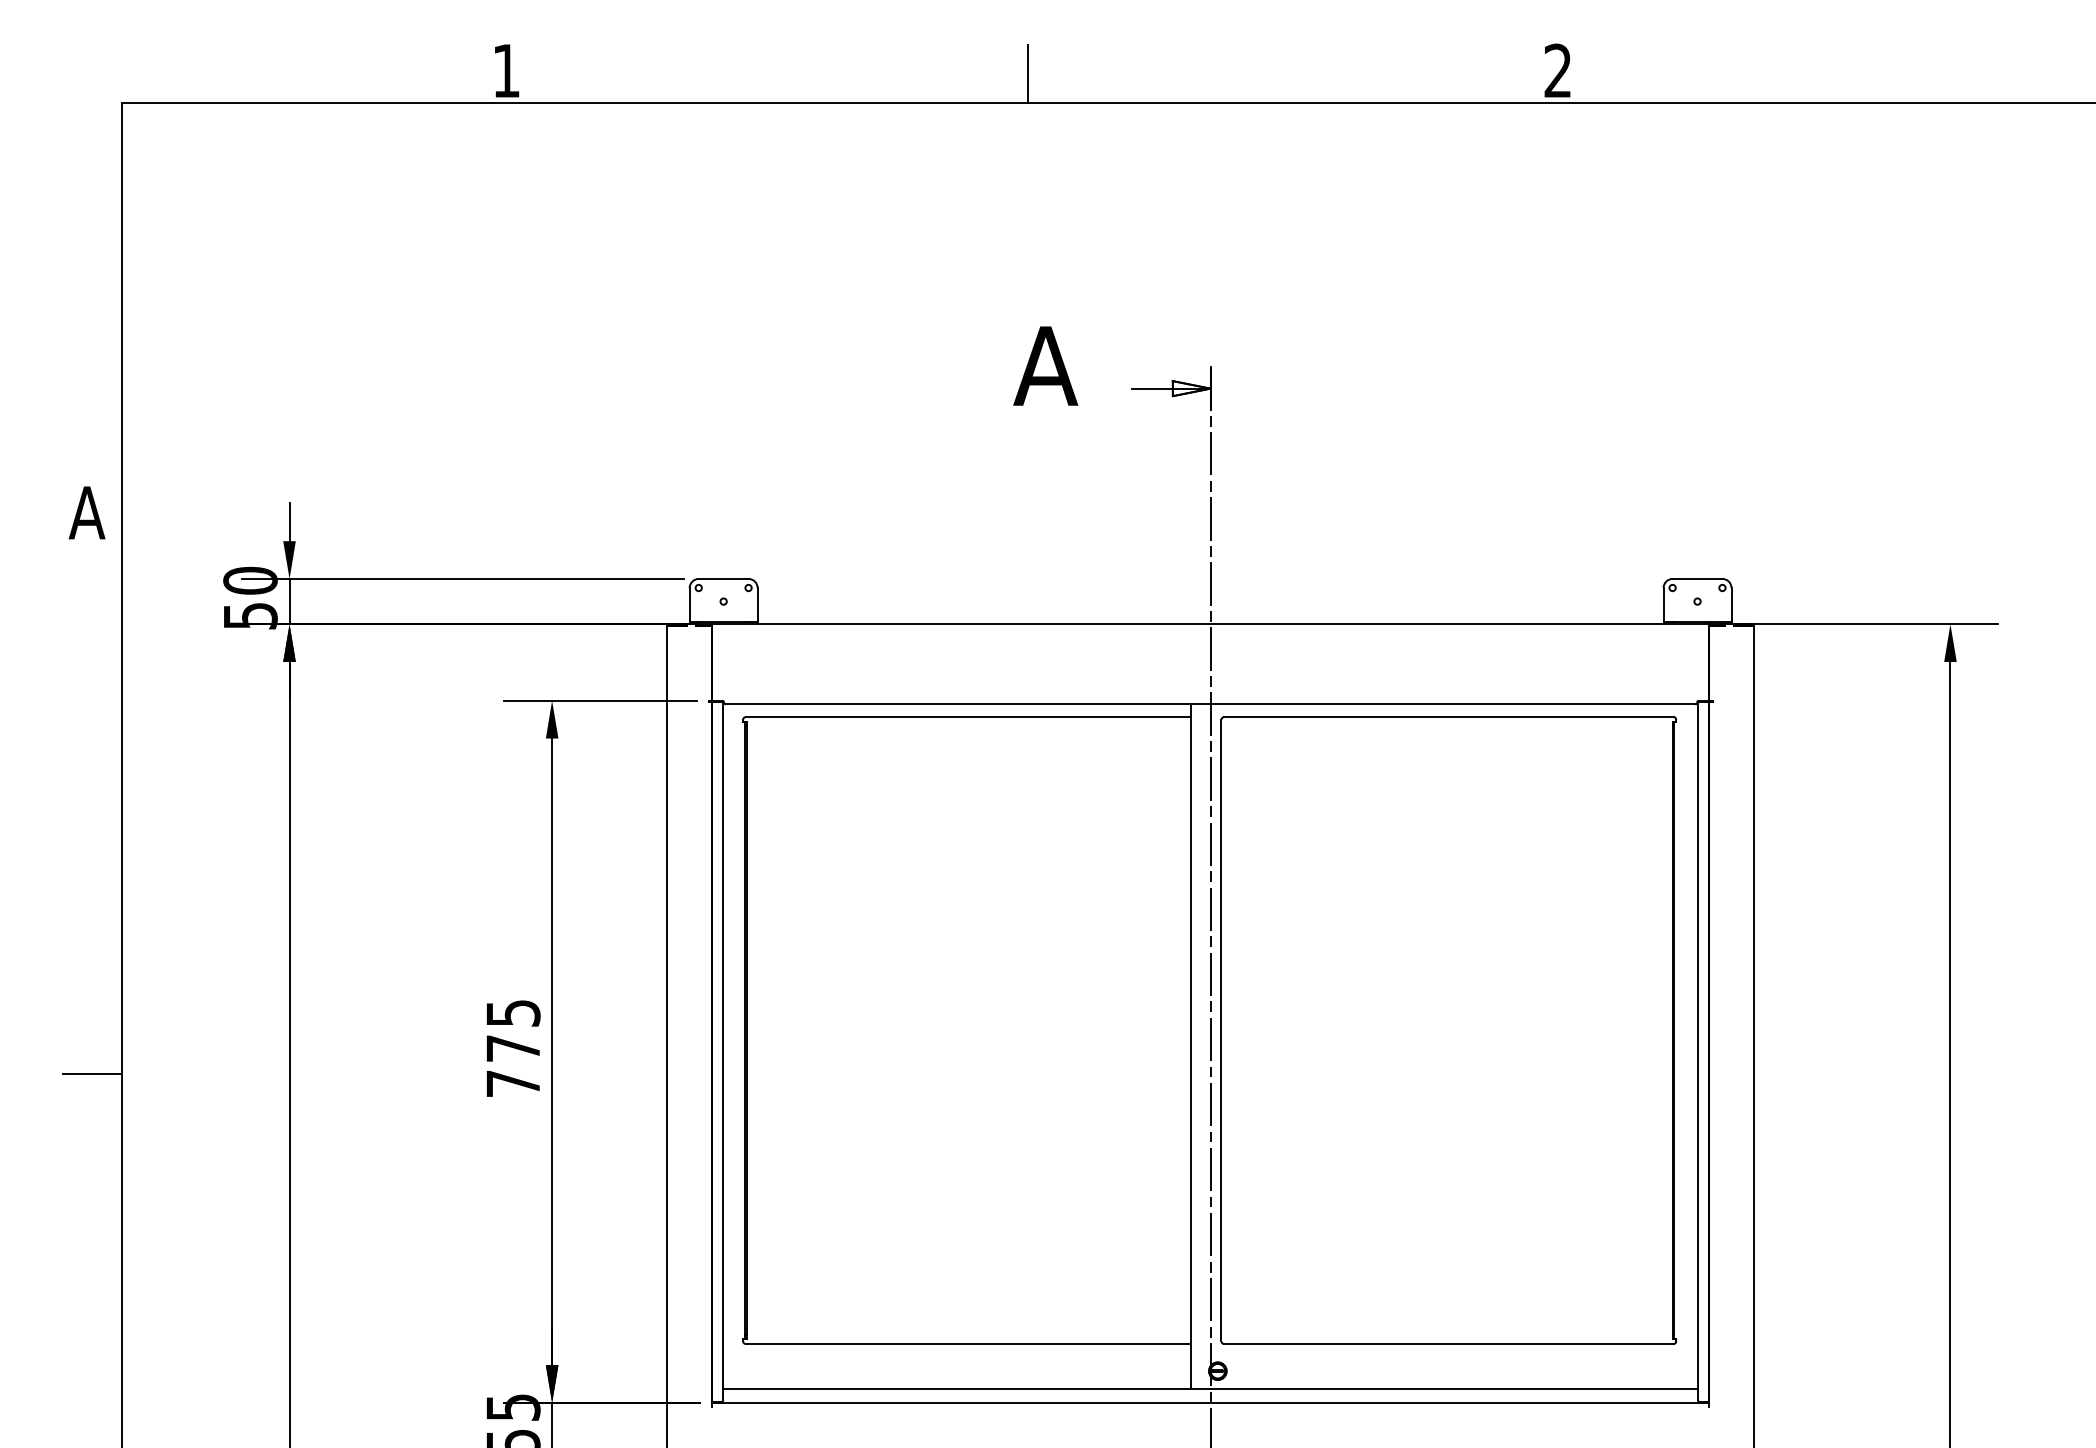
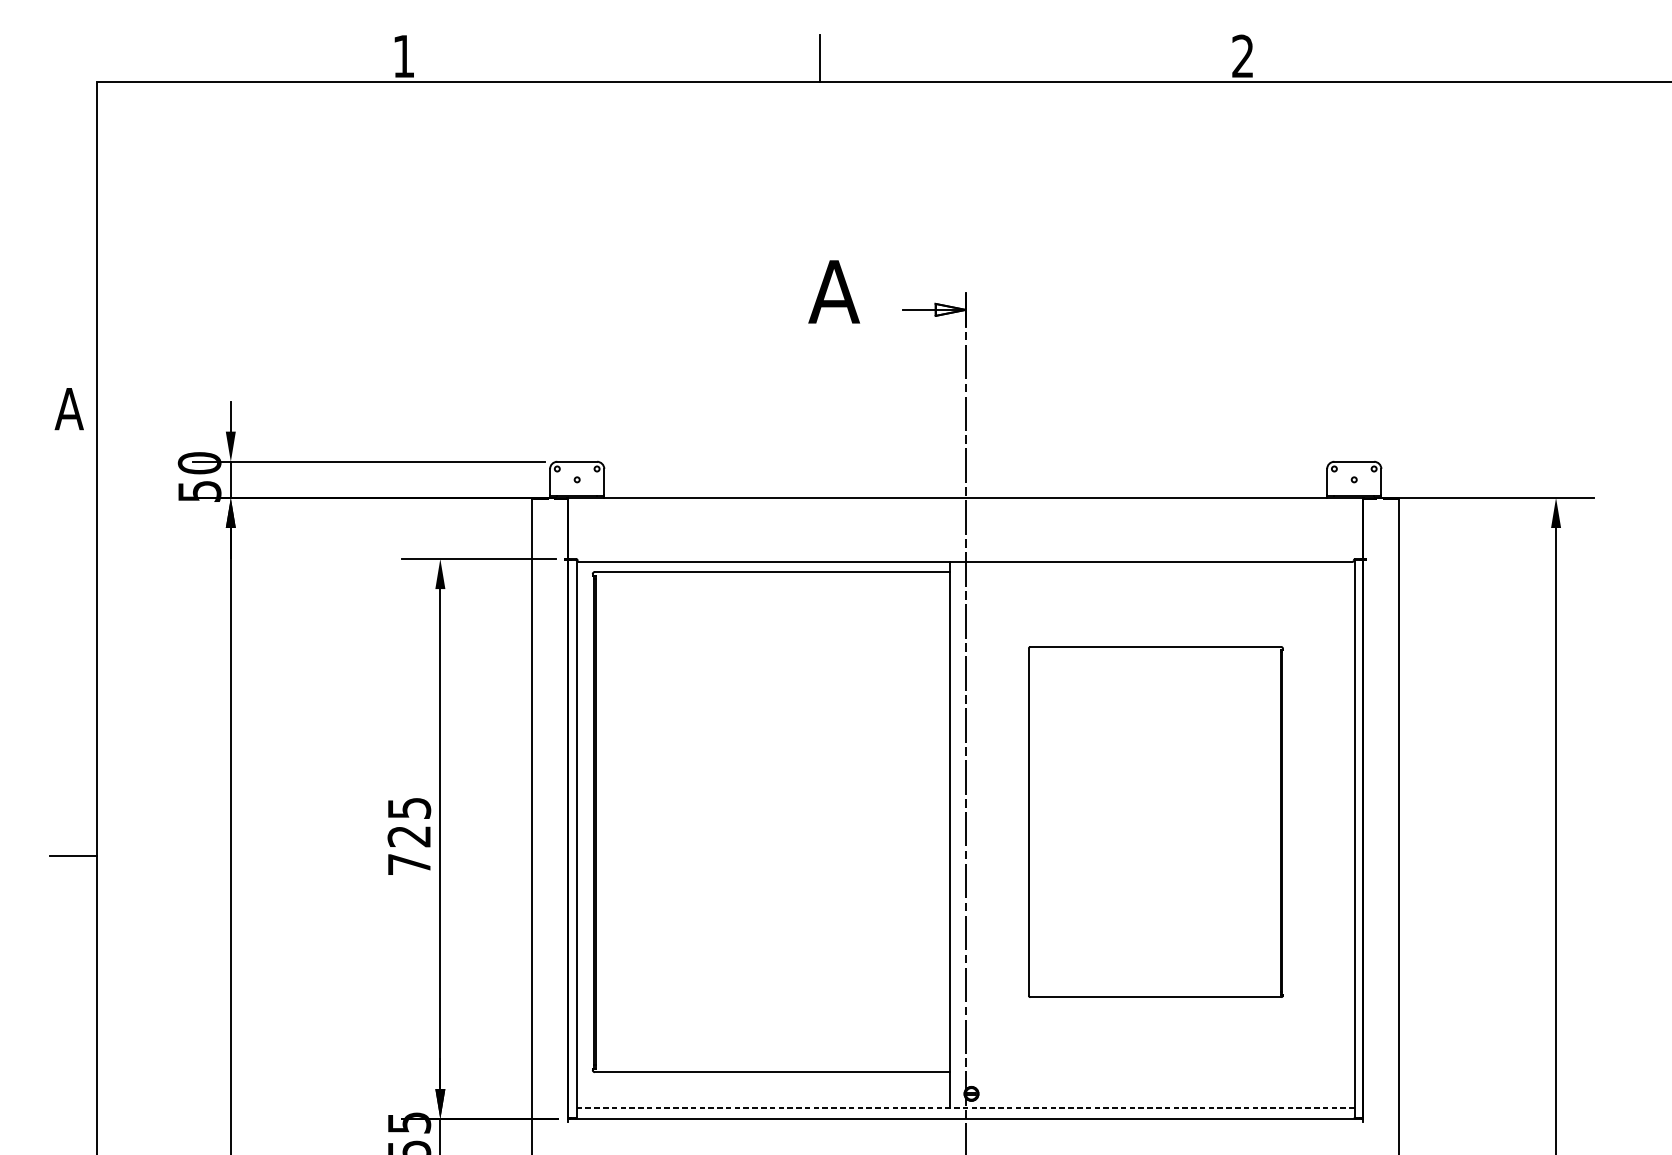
part: (1448, 1030) -> (1155, 822), size x0.7
text: (512, 1048) -> (408, 836), 775 -> 725
line: (1210, 1389) -> (965, 1108), solid -> dashed

